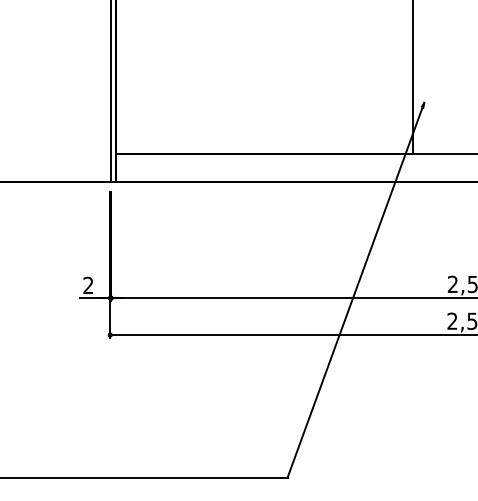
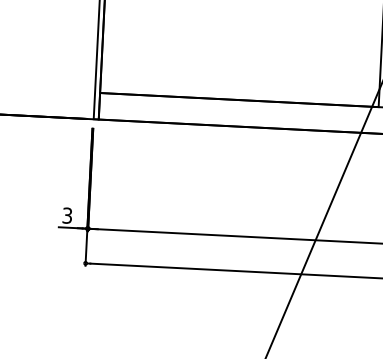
text: (88, 285) -> (67, 215), 2 -> 3

